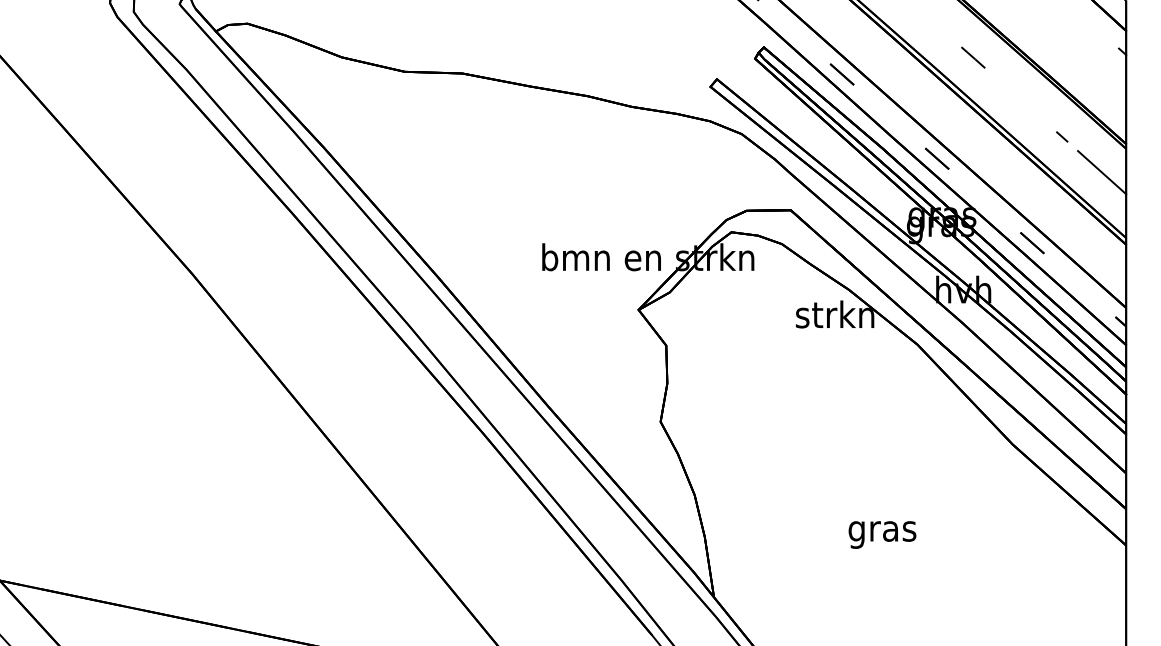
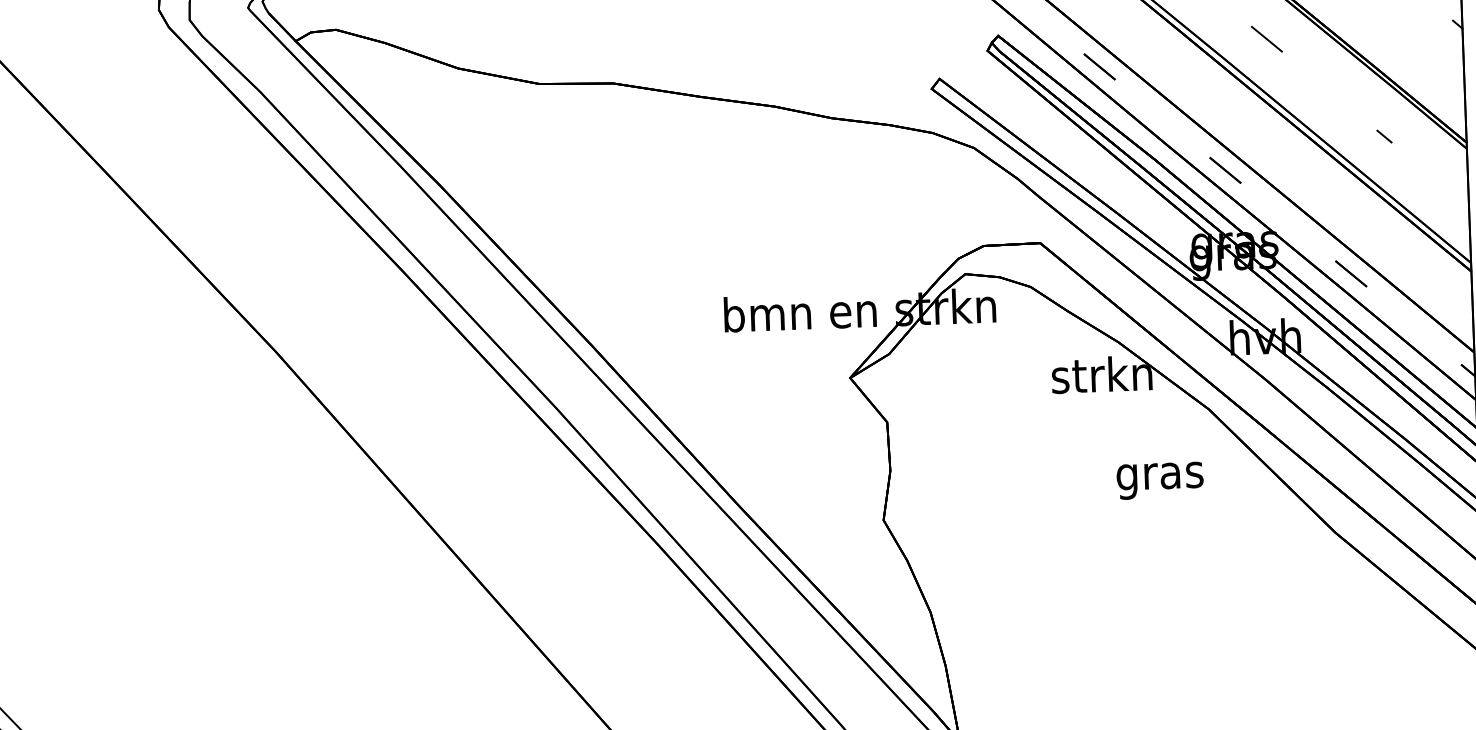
line: (1102, 172) -> (1437, 180), removed
text: (882, 534) -> (1160, 480), moved

